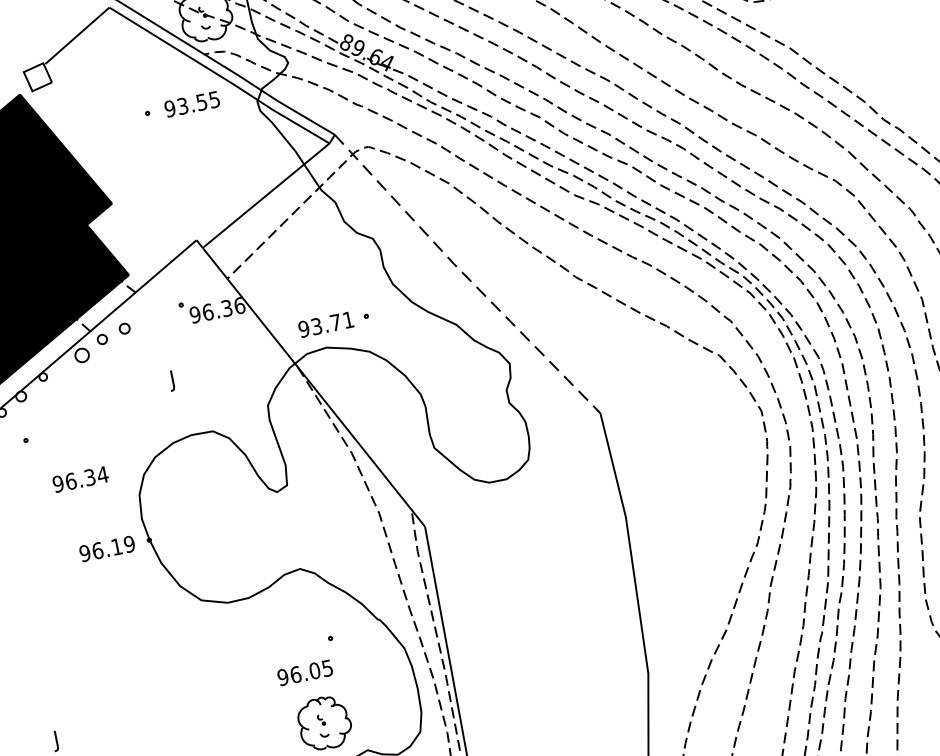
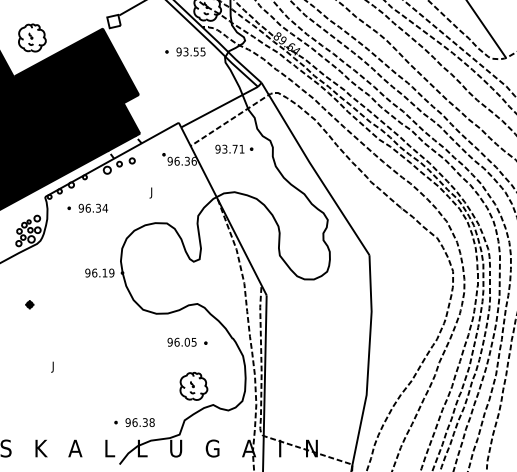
line: (465, 275) -> (314, 169), dashed -> solid
part: (334, 321) -> (234, 148), moved
text: (80, 477) -> (93, 207), moved
text: (303, 671) -> (181, 341), moved

